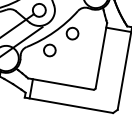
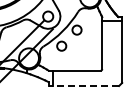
line: (68, 105) -> (83, 86), solid -> dashed

